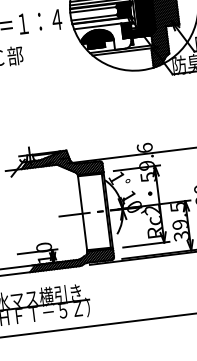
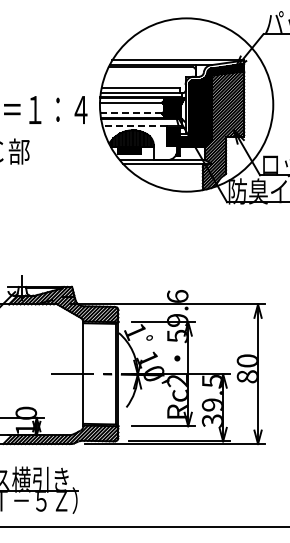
line: (94, 17) -> (131, 113), solid -> dashed
line: (97, 26) -> (134, 125), solid -> dashed

